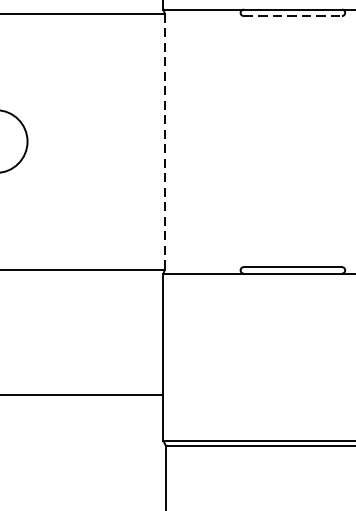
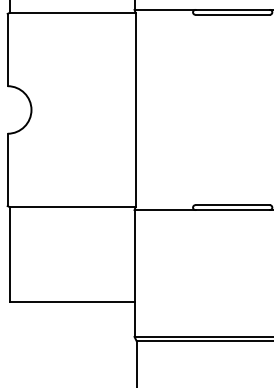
line: (293, 15) -> (233, 14), dashed -> solid
line: (164, 142) -> (135, 110), dashed -> solid

